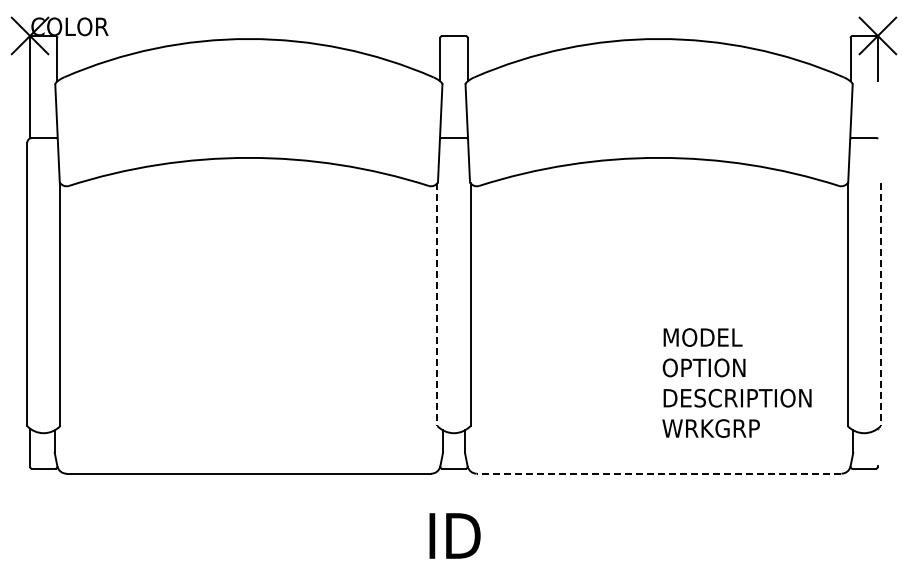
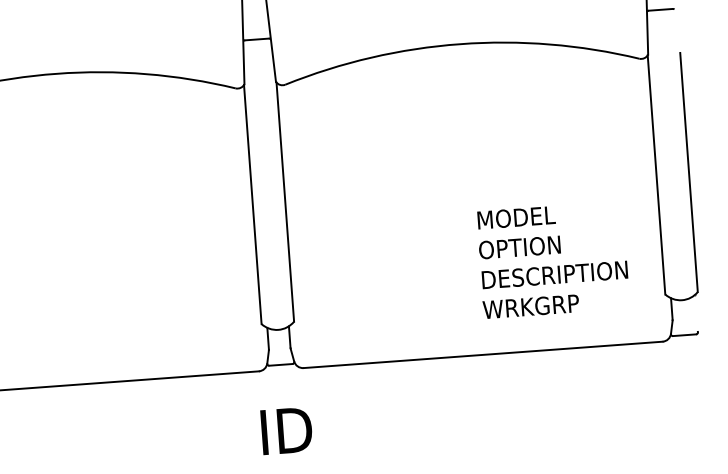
line: (437, 305) -> (252, 205), dashed -> solid
line: (880, 305) -> (688, 173), dashed -> solid
line: (658, 473) -> (482, 354), dashed -> solid

